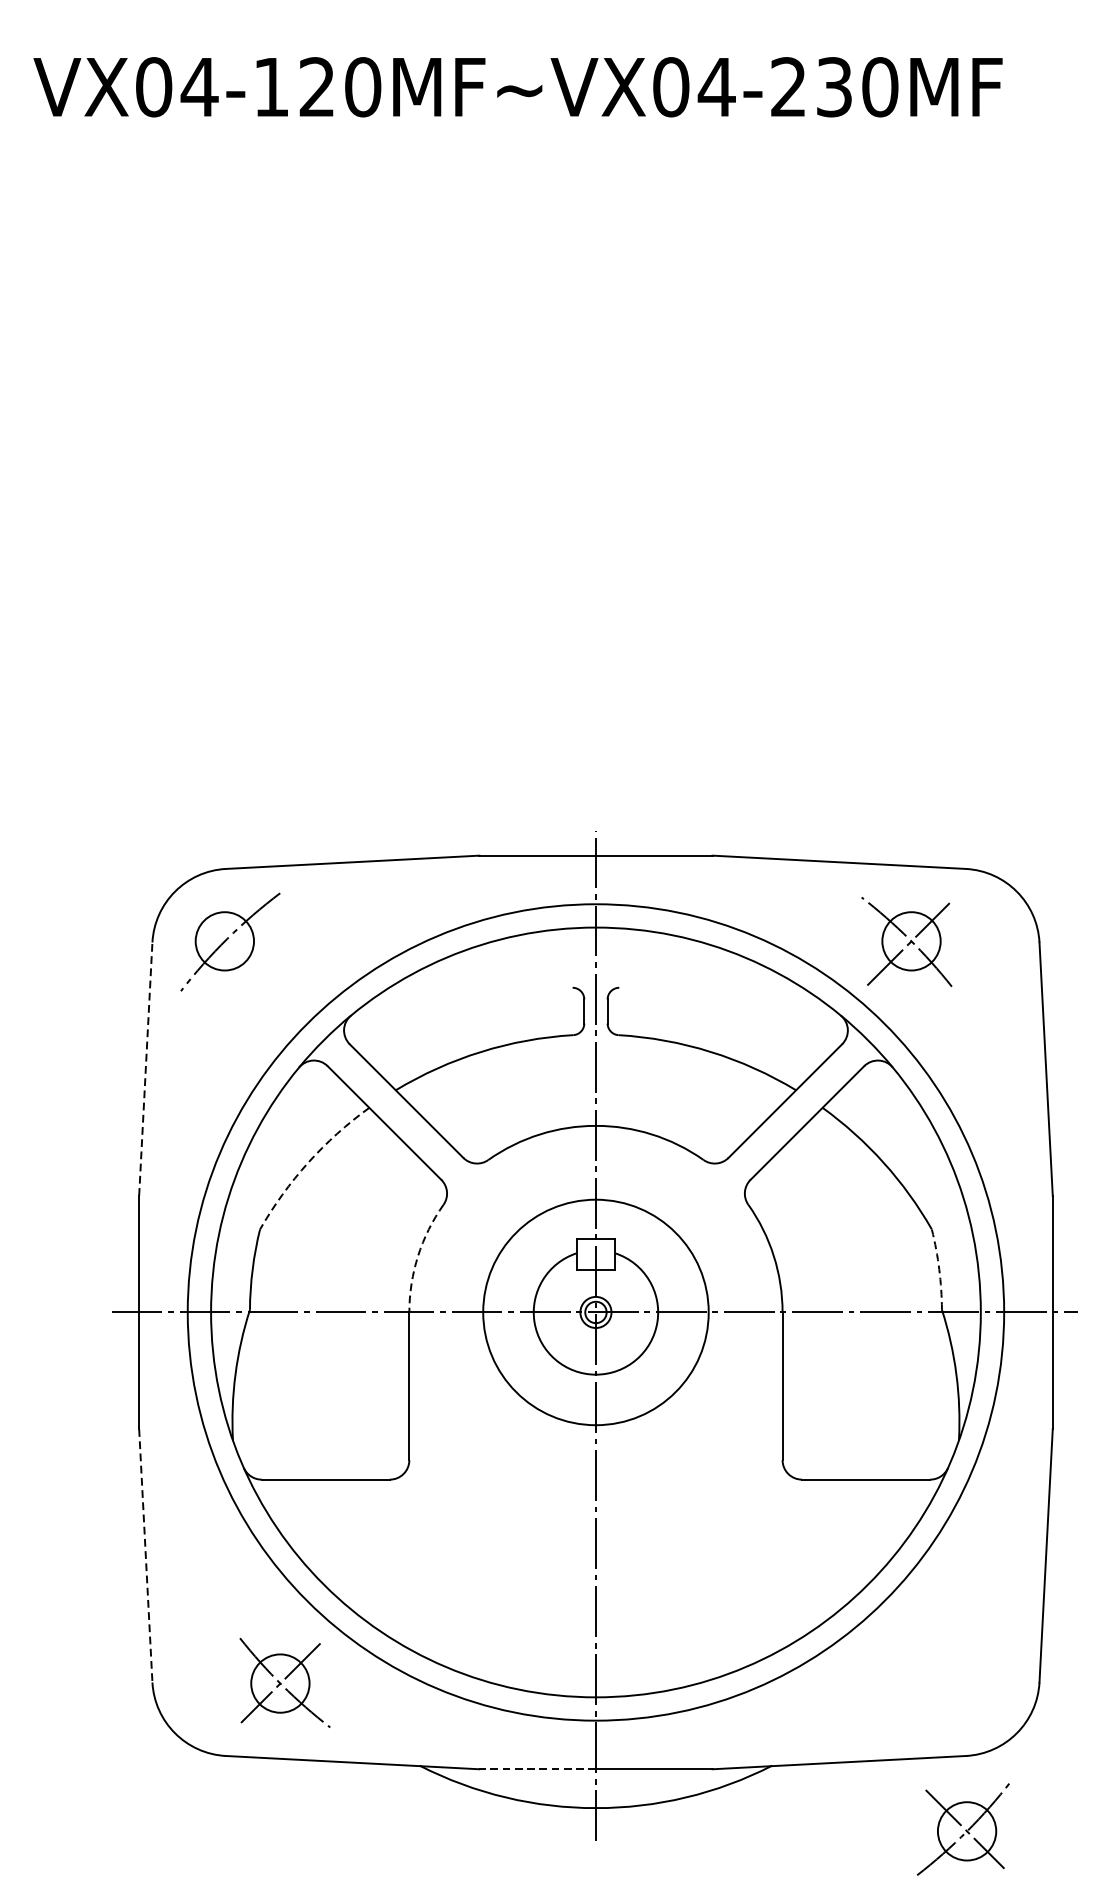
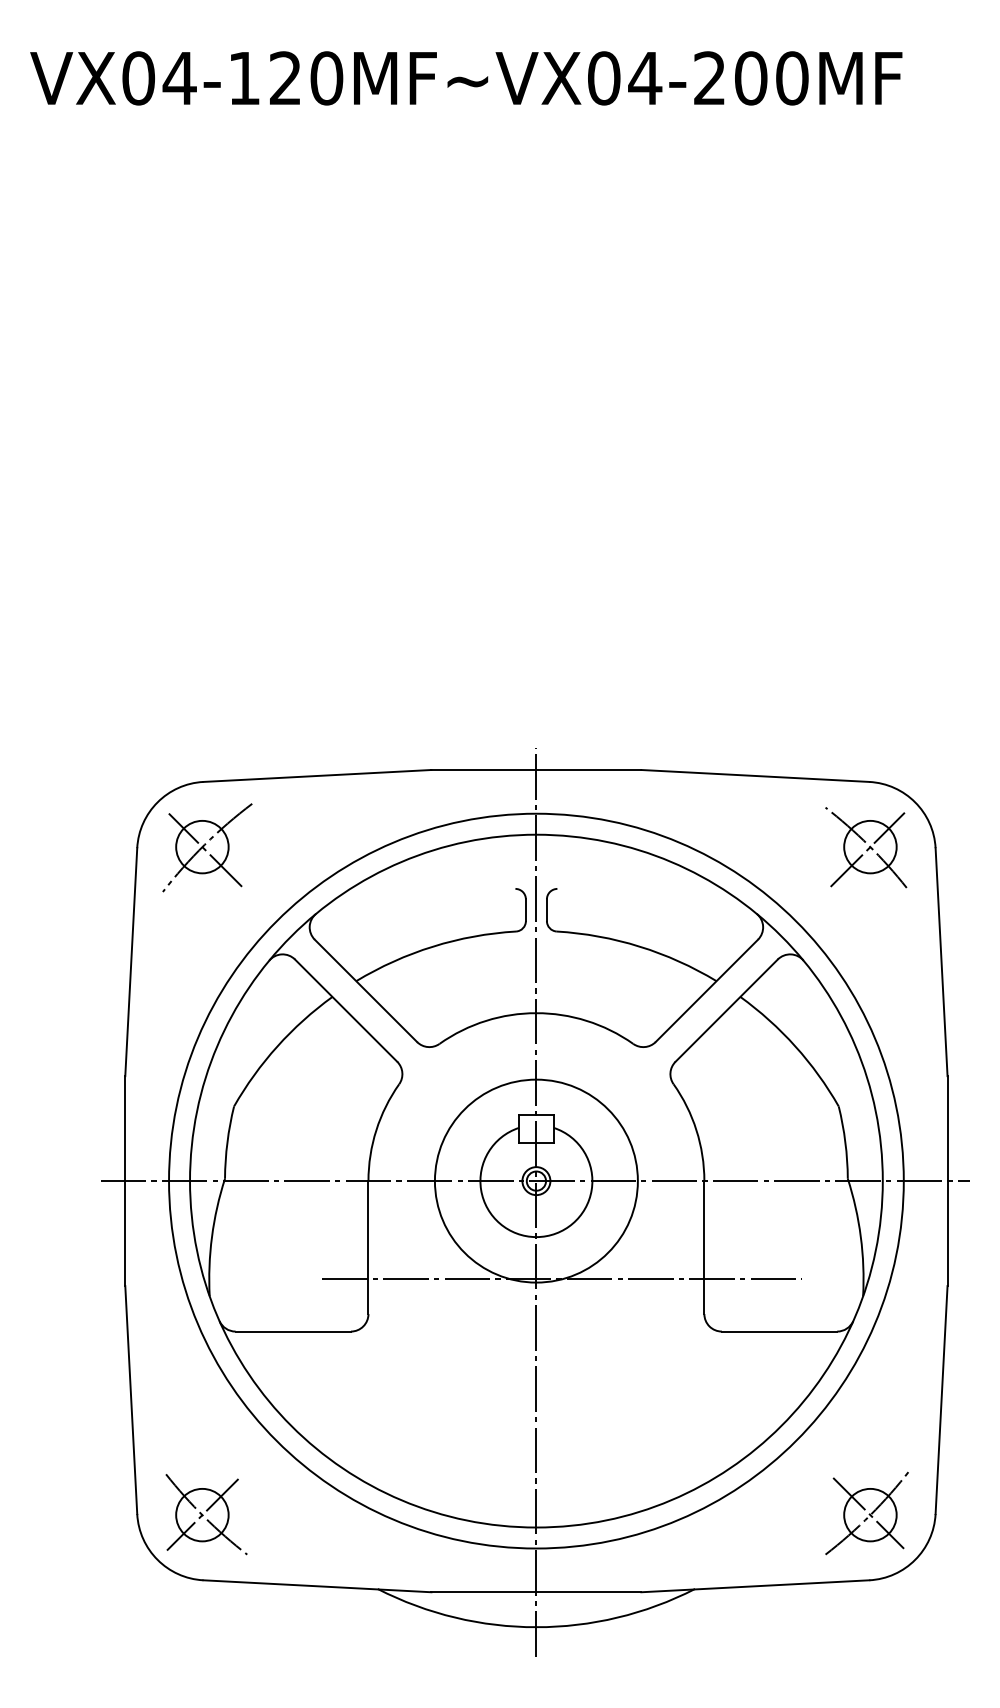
text: (834, 87) -> (751, 78), VX04-120MF~VX04-230MF -> VX04-120MF~VX04-200MF
part: (907, 941) -> (866, 847), moved
line: (228, 944) -> (205, 849), added
line: (146, 1068) -> (131, 961), dashed -> solid
arc: (308, 1162) -> (277, 1046), dashed -> solid
arc: (418, 1256) -> (376, 1130), dashed -> solid
arc: (939, 1269) -> (845, 1142), dashed -> solid
line: (624, 1421) -> (562, 1279), added
line: (146, 1556) -> (131, 1400), dashed -> solid
part: (284, 1682) -> (206, 1514), moved
line: (537, 1769) -> (483, 1592), dashed -> solid
part: (962, 1829) -> (866, 1513), moved

